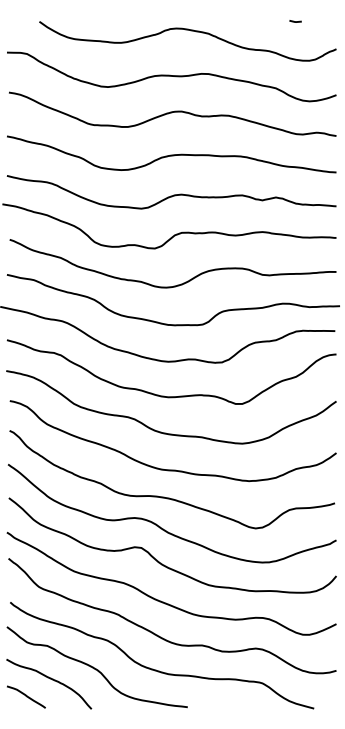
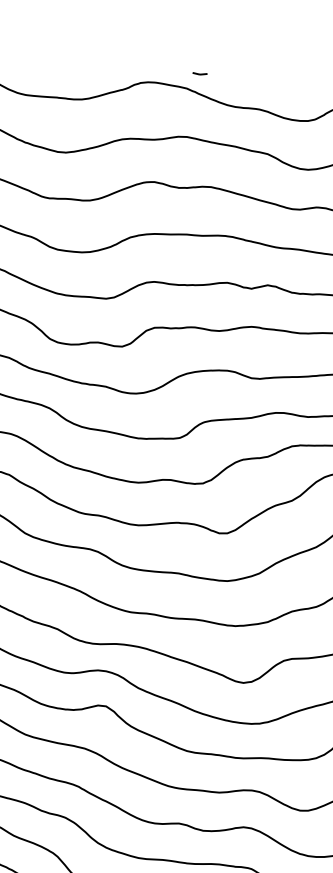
line: (295, 21) -> (199, 73), moved

